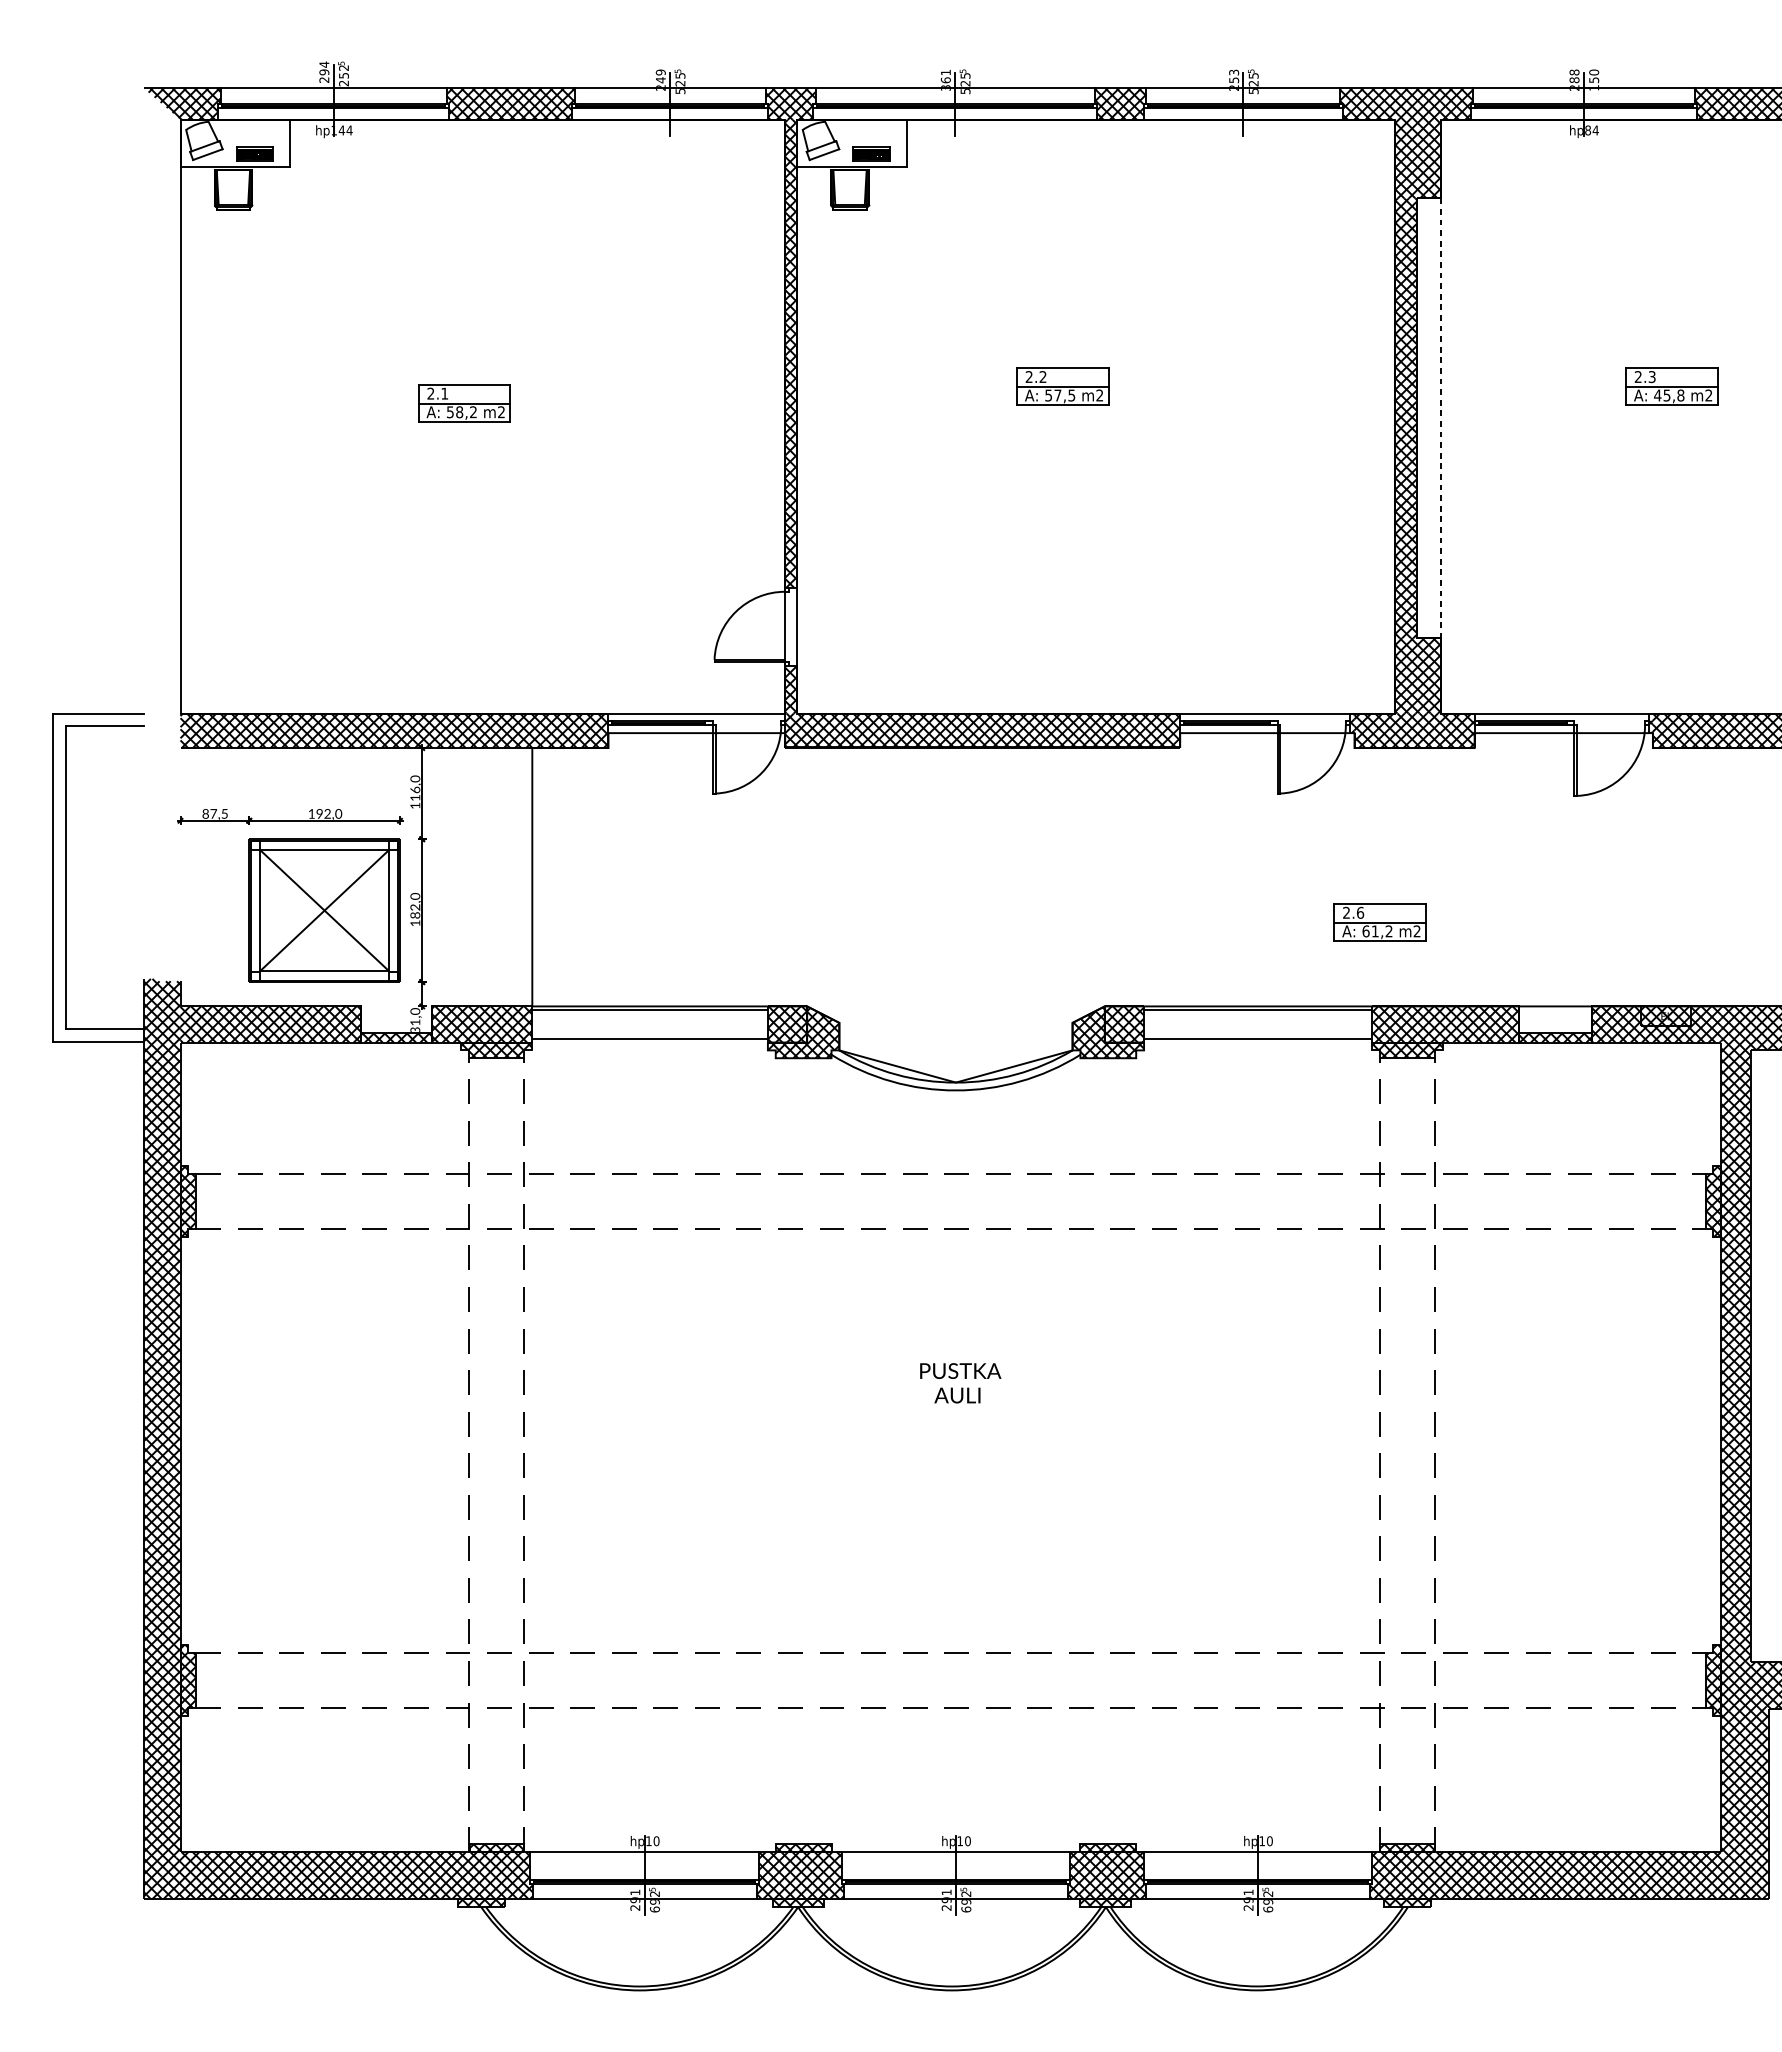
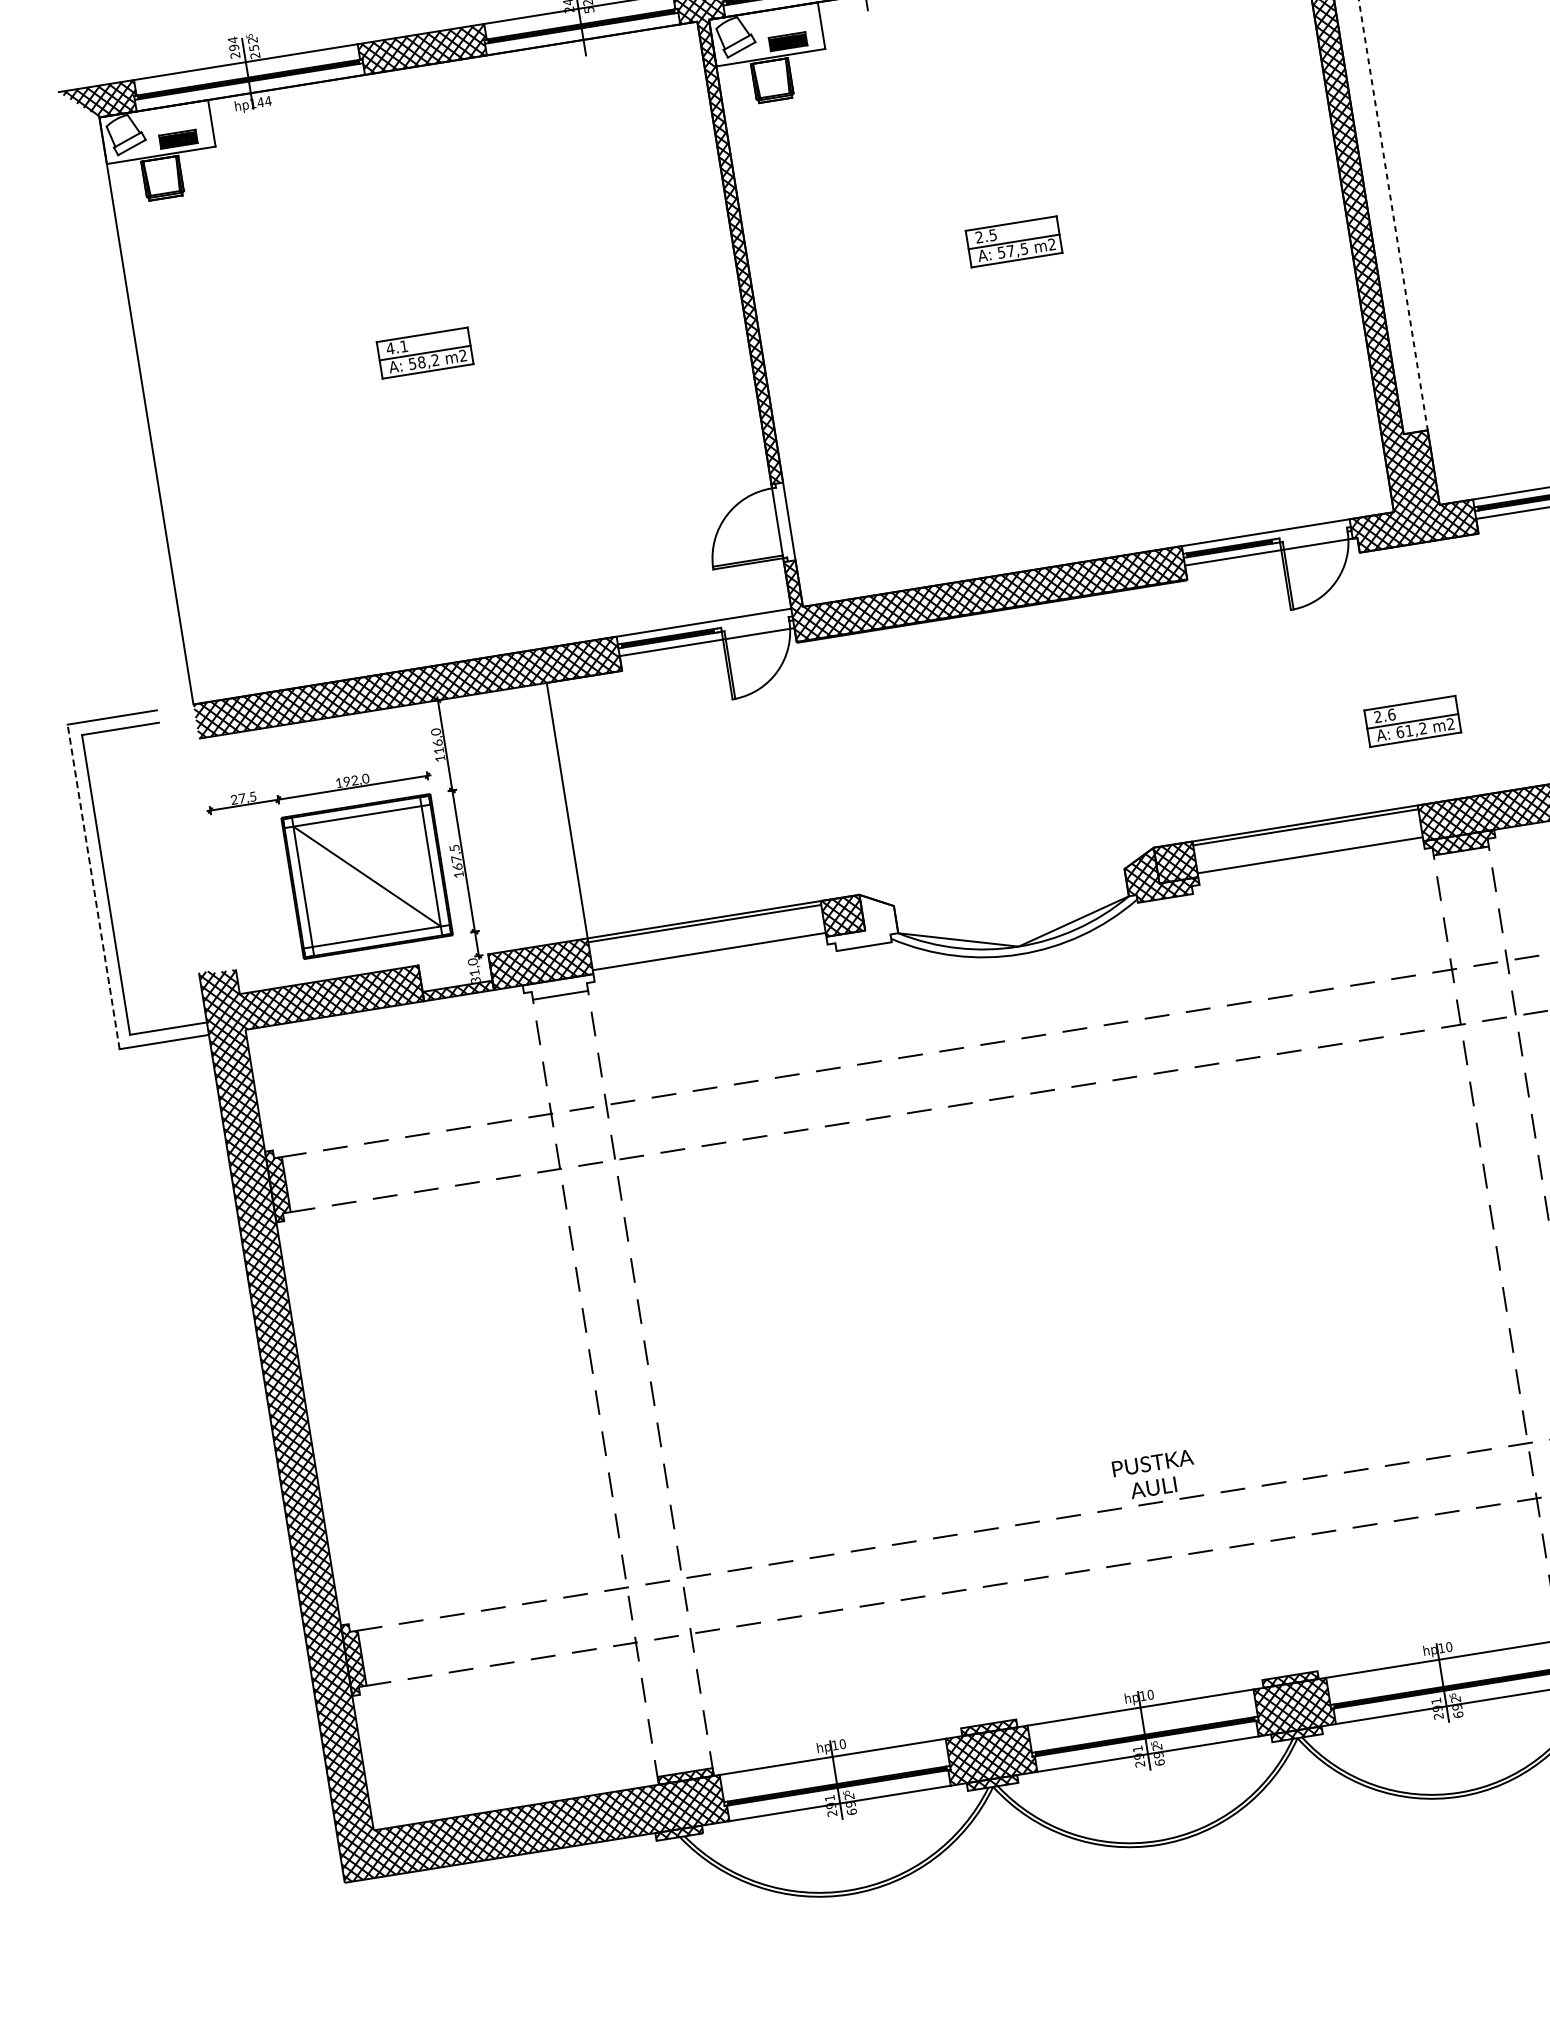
text: (1042, 377) -> (992, 235), 2.2 -> 2.5
text: (430, 393) -> (389, 348), 2.1 -> 4.1
text: (205, 814) -> (234, 800), 87,5 -> 27,5
line: (53, 877) -> (93, 886), solid -> dashed
text: (415, 905) -> (456, 857), 182,0 -> 167,5
line: (324, 910) -> (367, 876), removed
hatch: (803, 1033) -> (860, 922), removed
hatch: (496, 1050) -> (559, 987), removed
text: (960, 1383) -> (1154, 1475), moved

